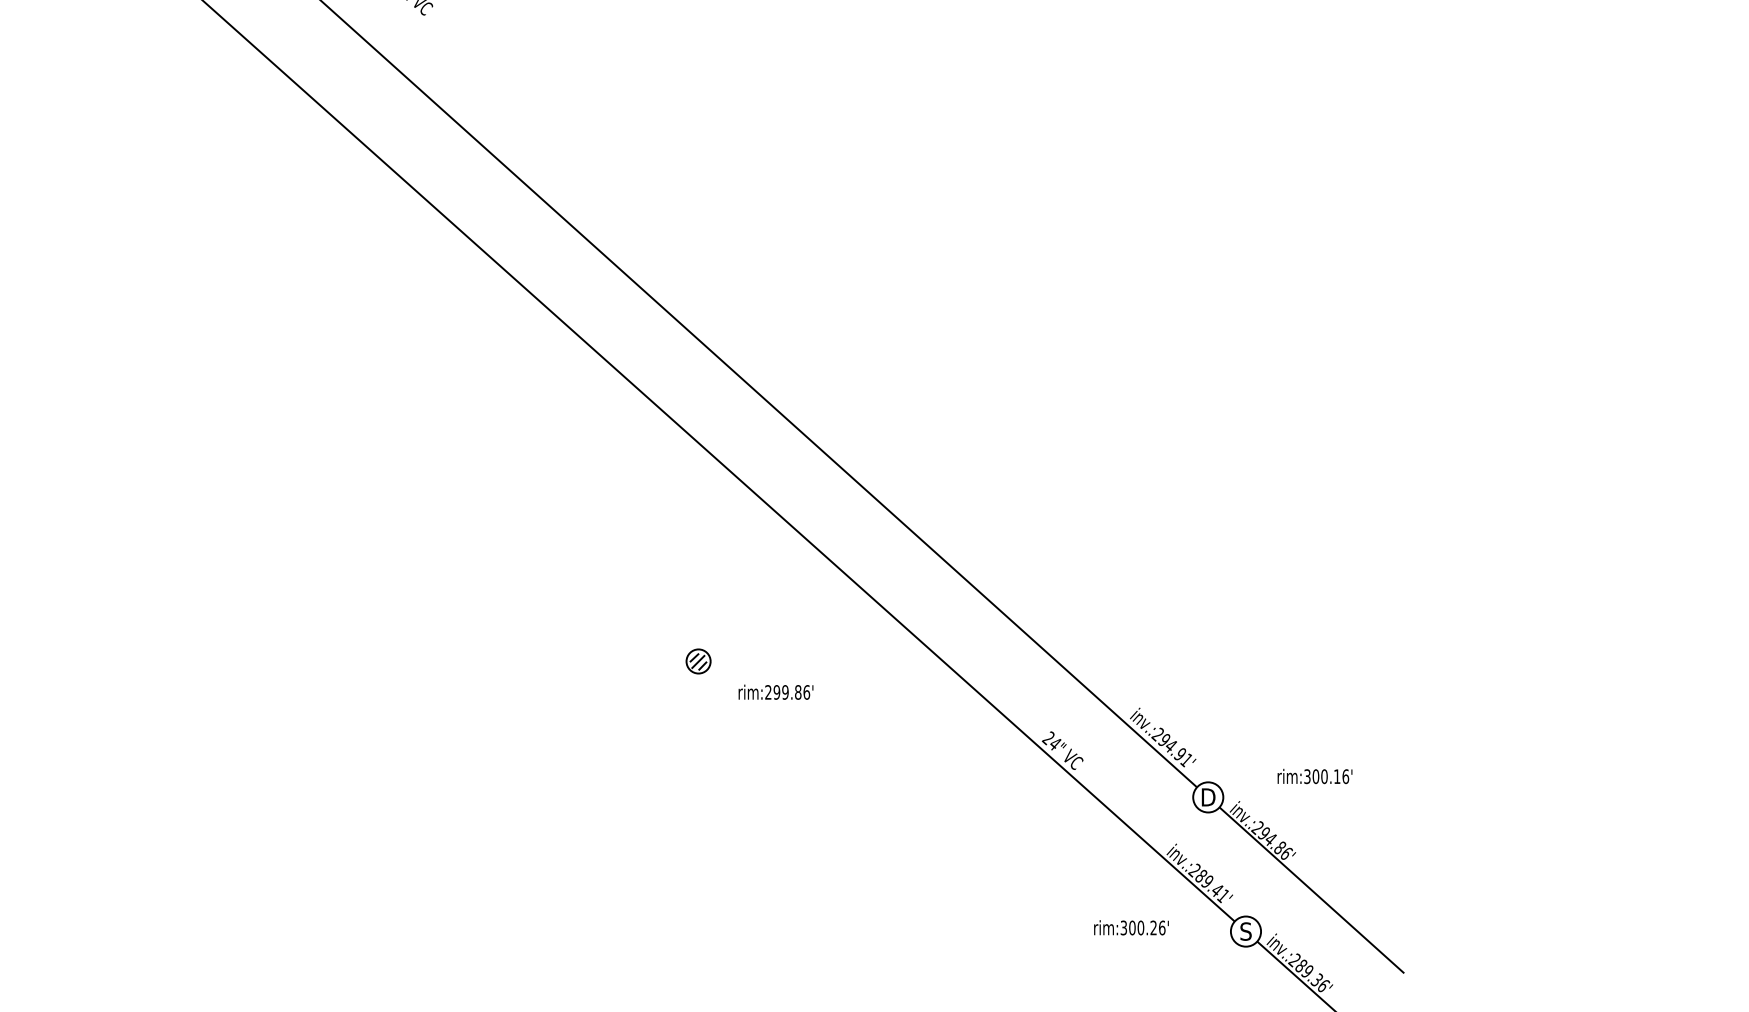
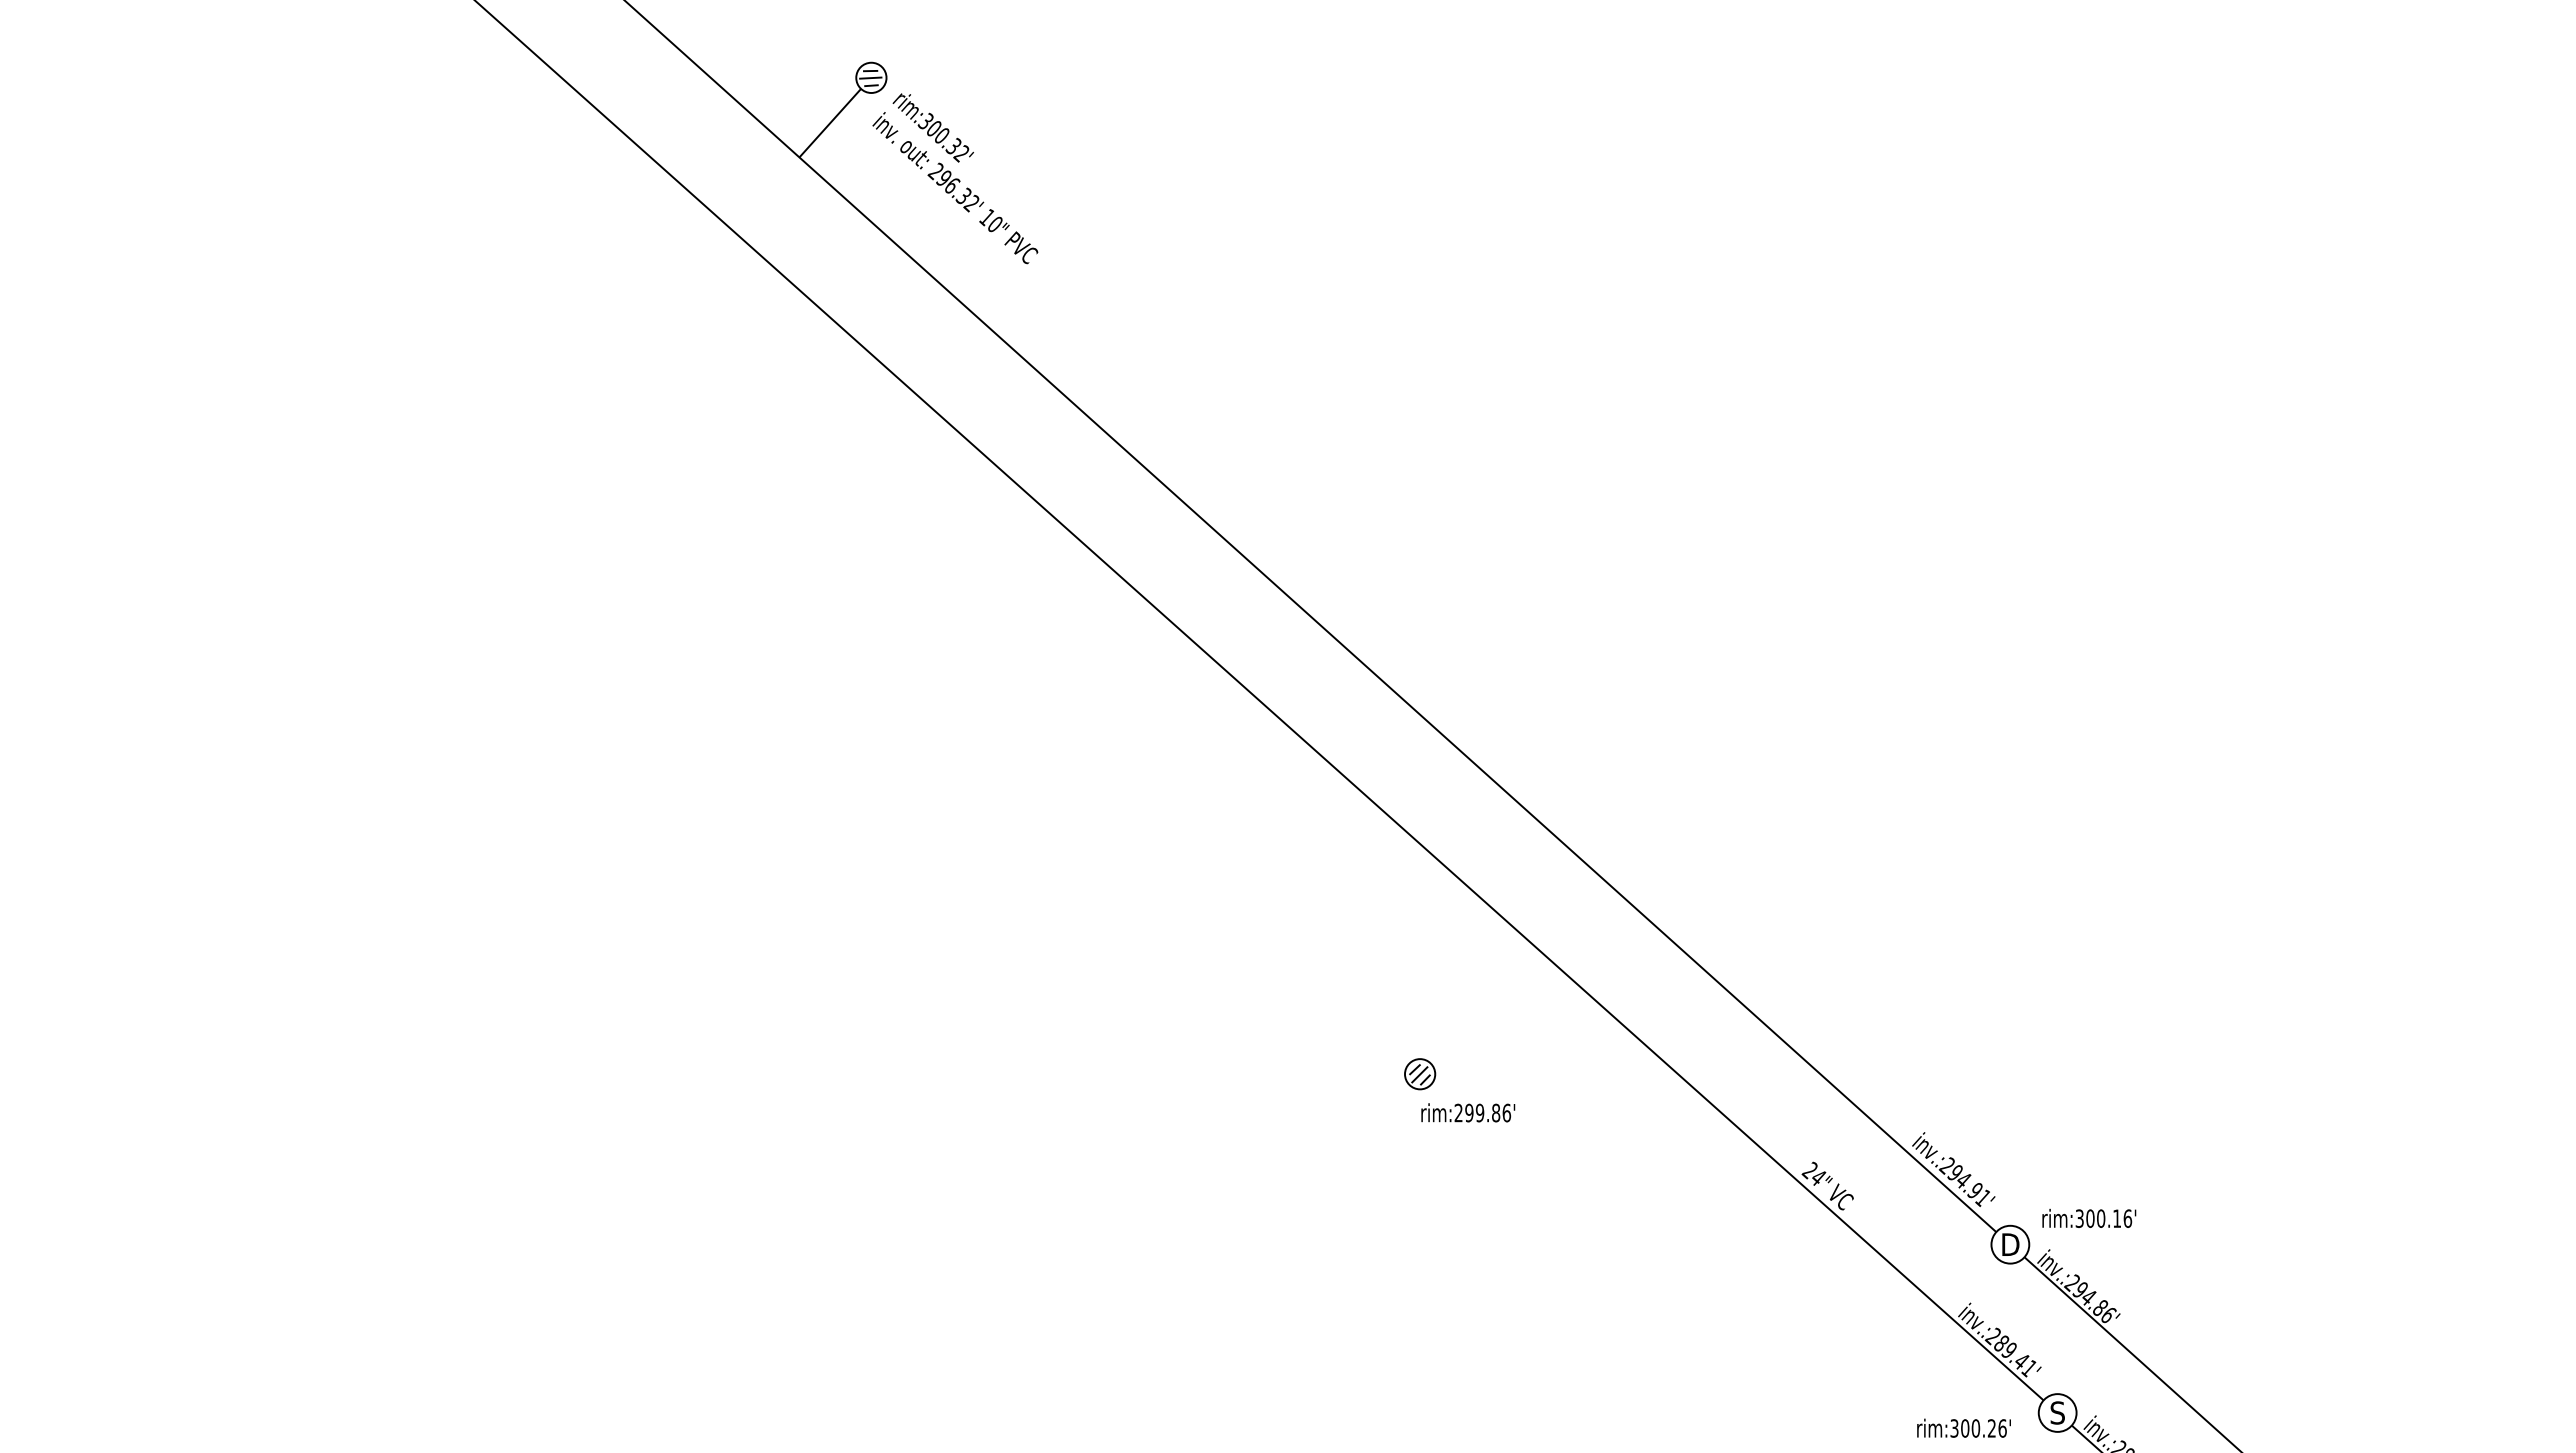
part: (698, 661) -> (1420, 1074), moved
text: (1315, 775) -> (2089, 1217), moved
text: (1131, 927) -> (1963, 1427), moved

